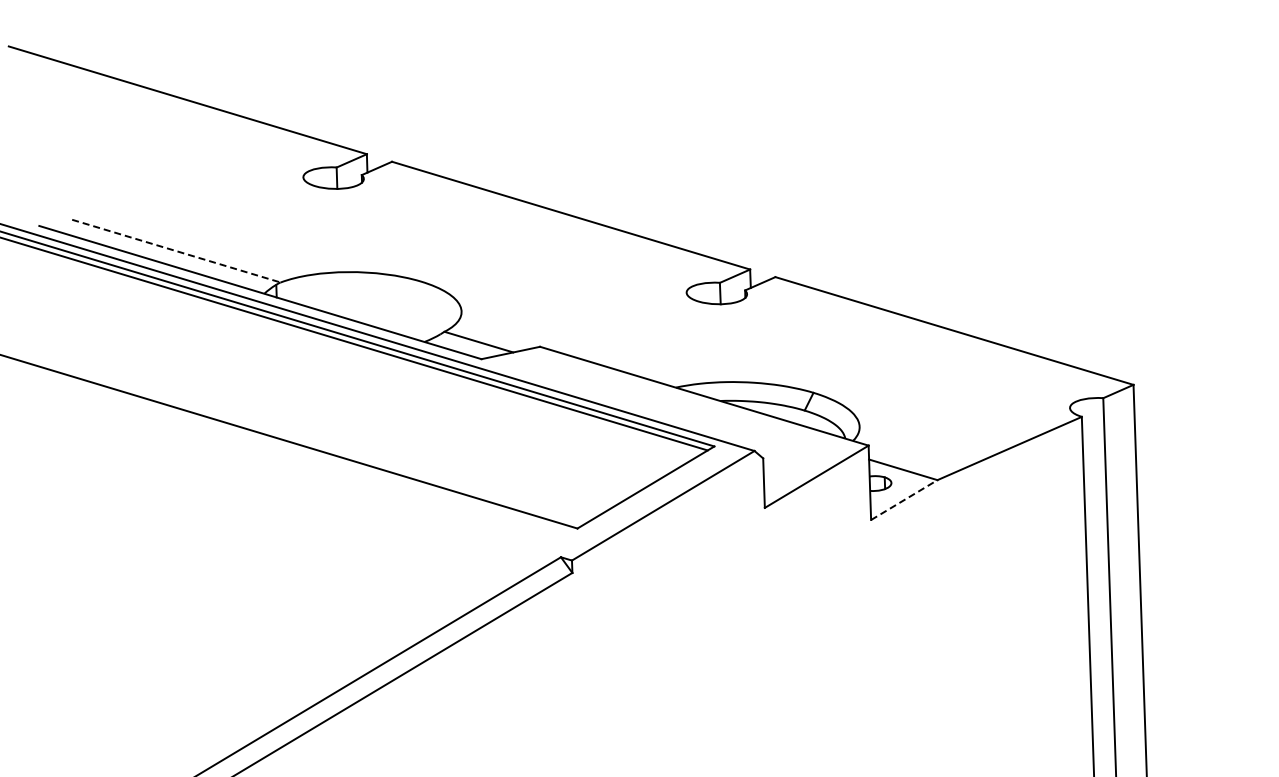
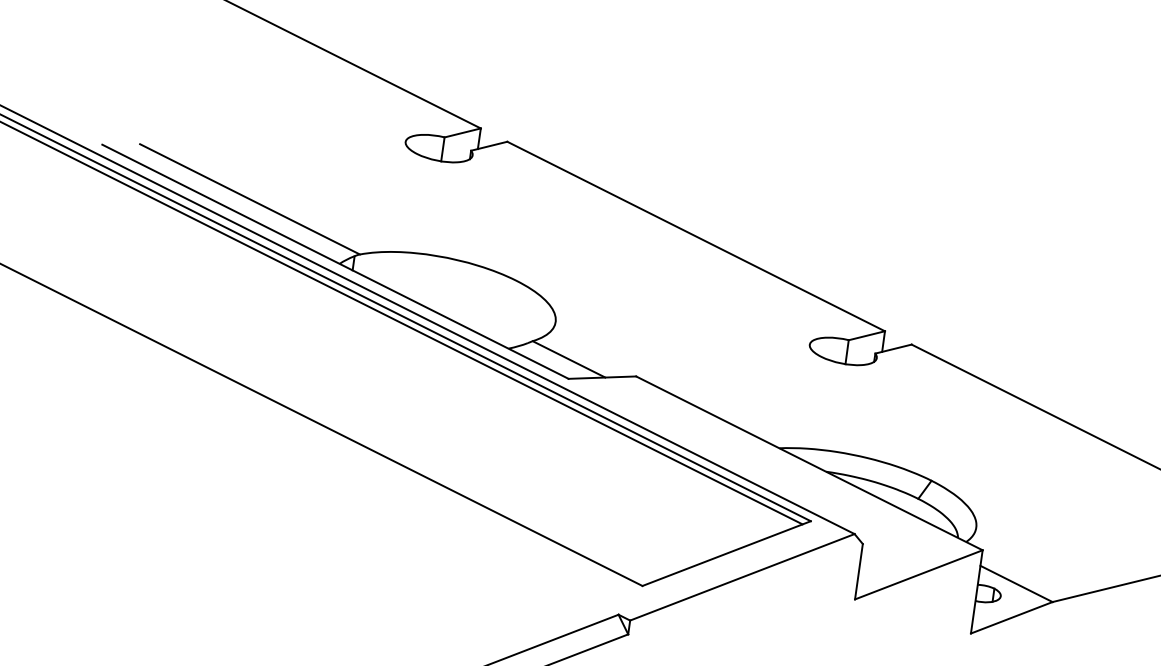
line: (176, 251) -> (250, 199), dashed -> solid
line: (904, 500) -> (1011, 618), dashed -> solid

